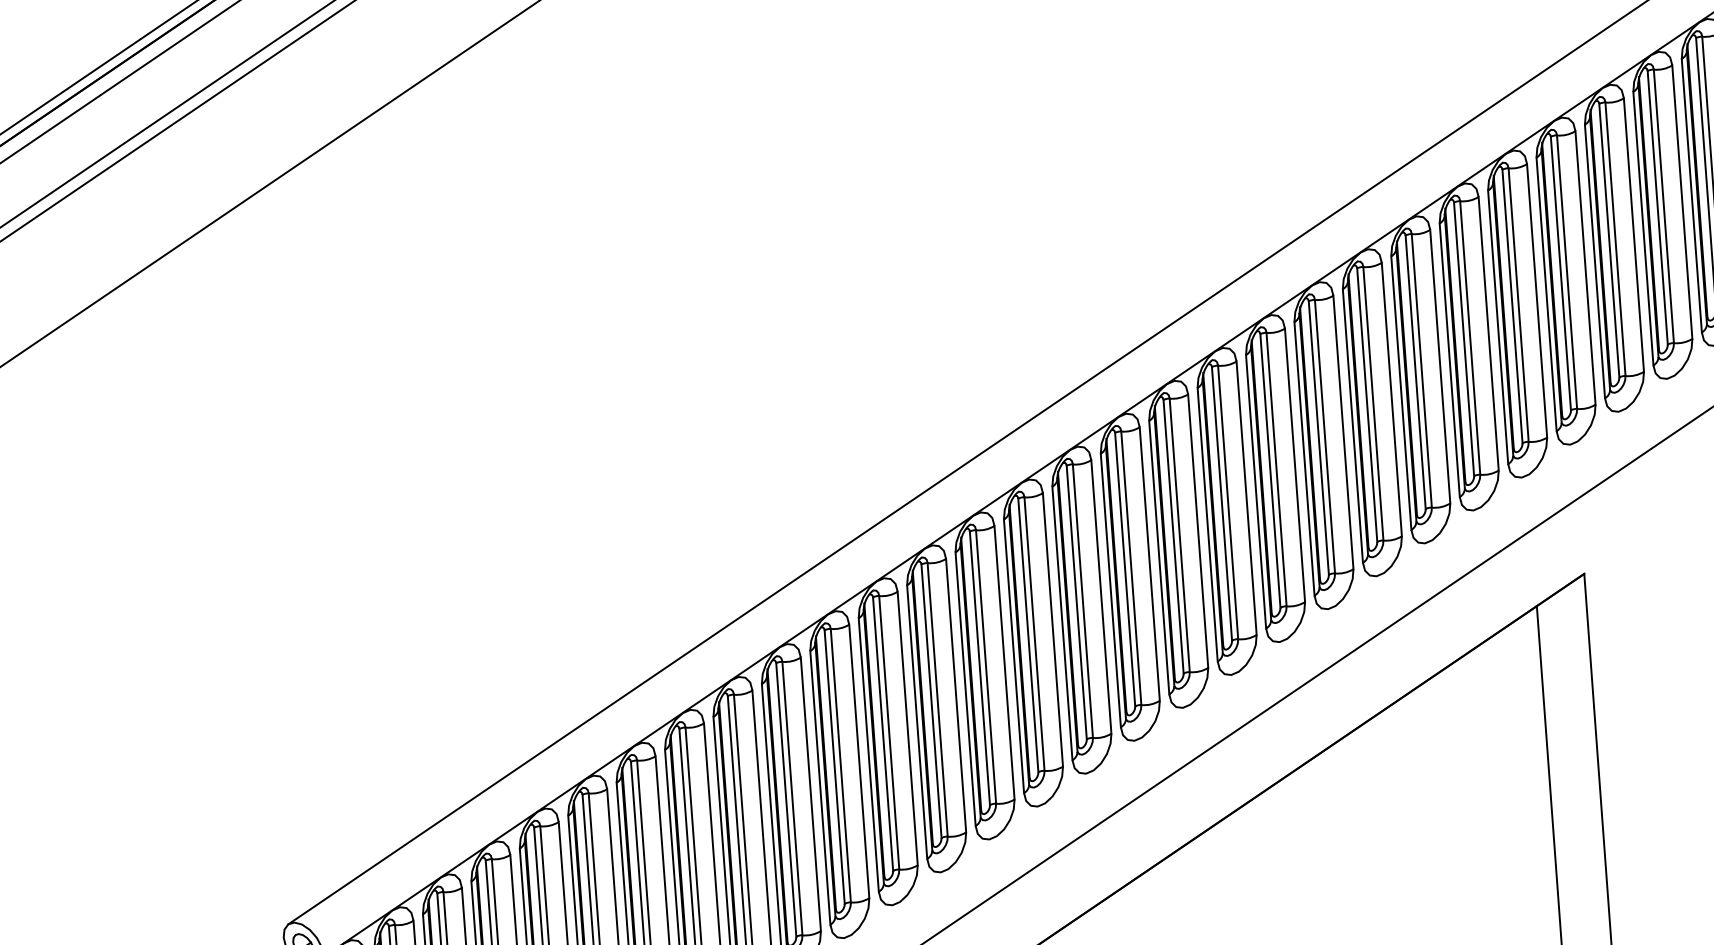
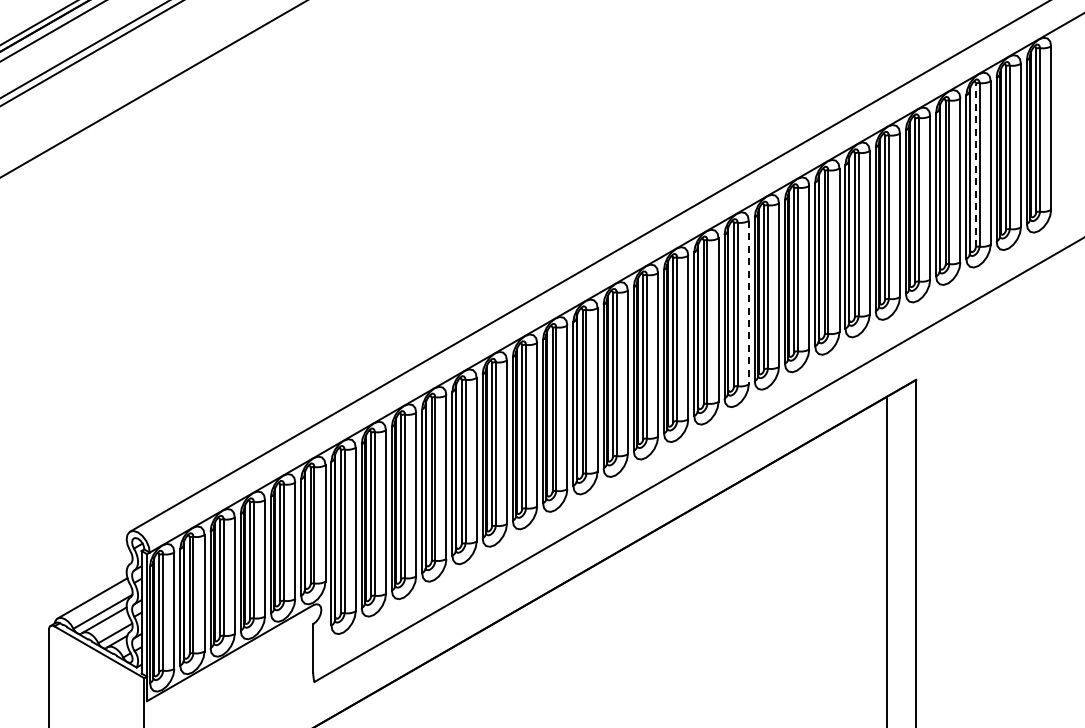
line: (1657, 208) -> (975, 165), solid -> dashed
line: (1294, 465) -> (748, 302), solid -> dashed

